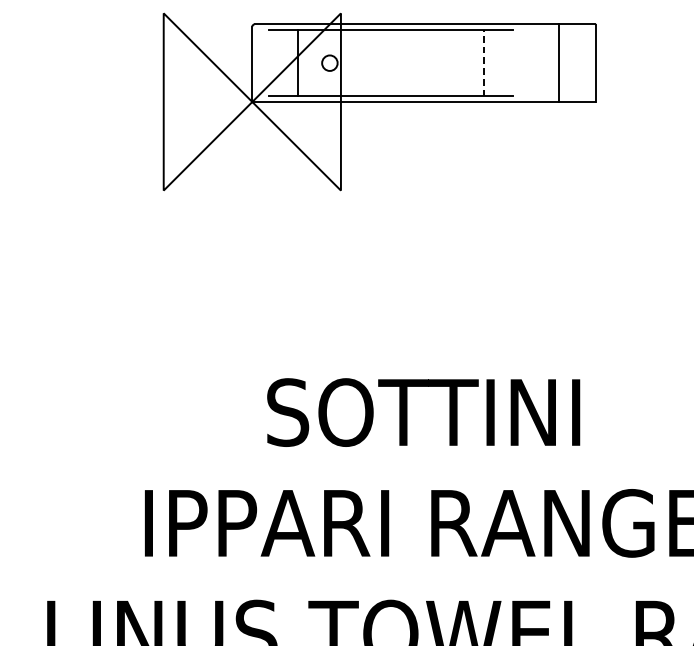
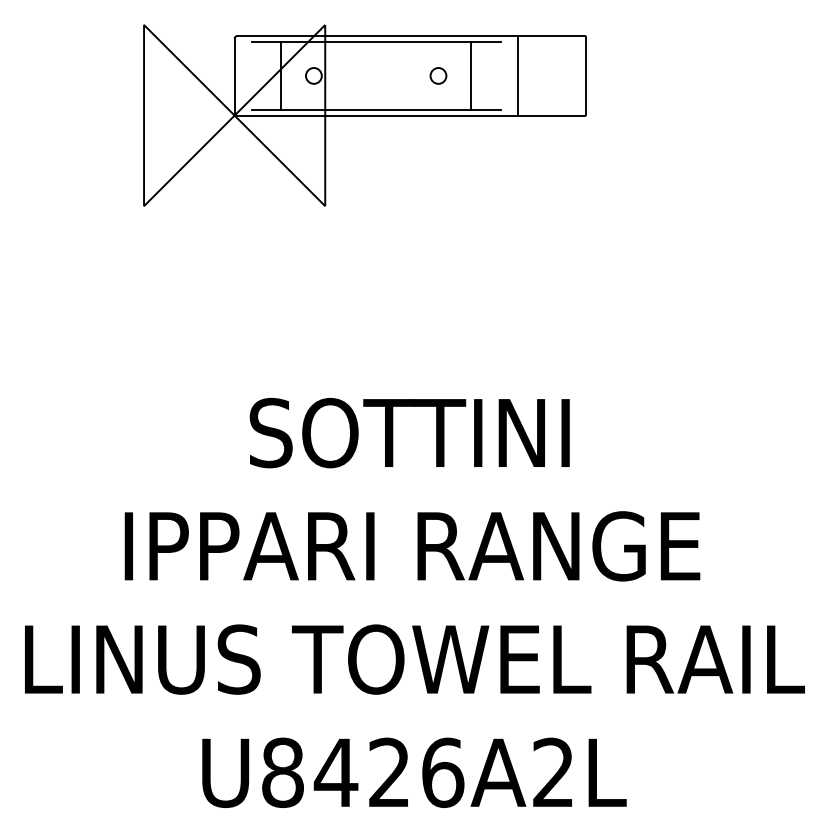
circle: (451, 62) -> (438, 75), added
line: (484, 62) -> (471, 75), dashed -> solid
line: (558, 62) -> (517, 75), moved

